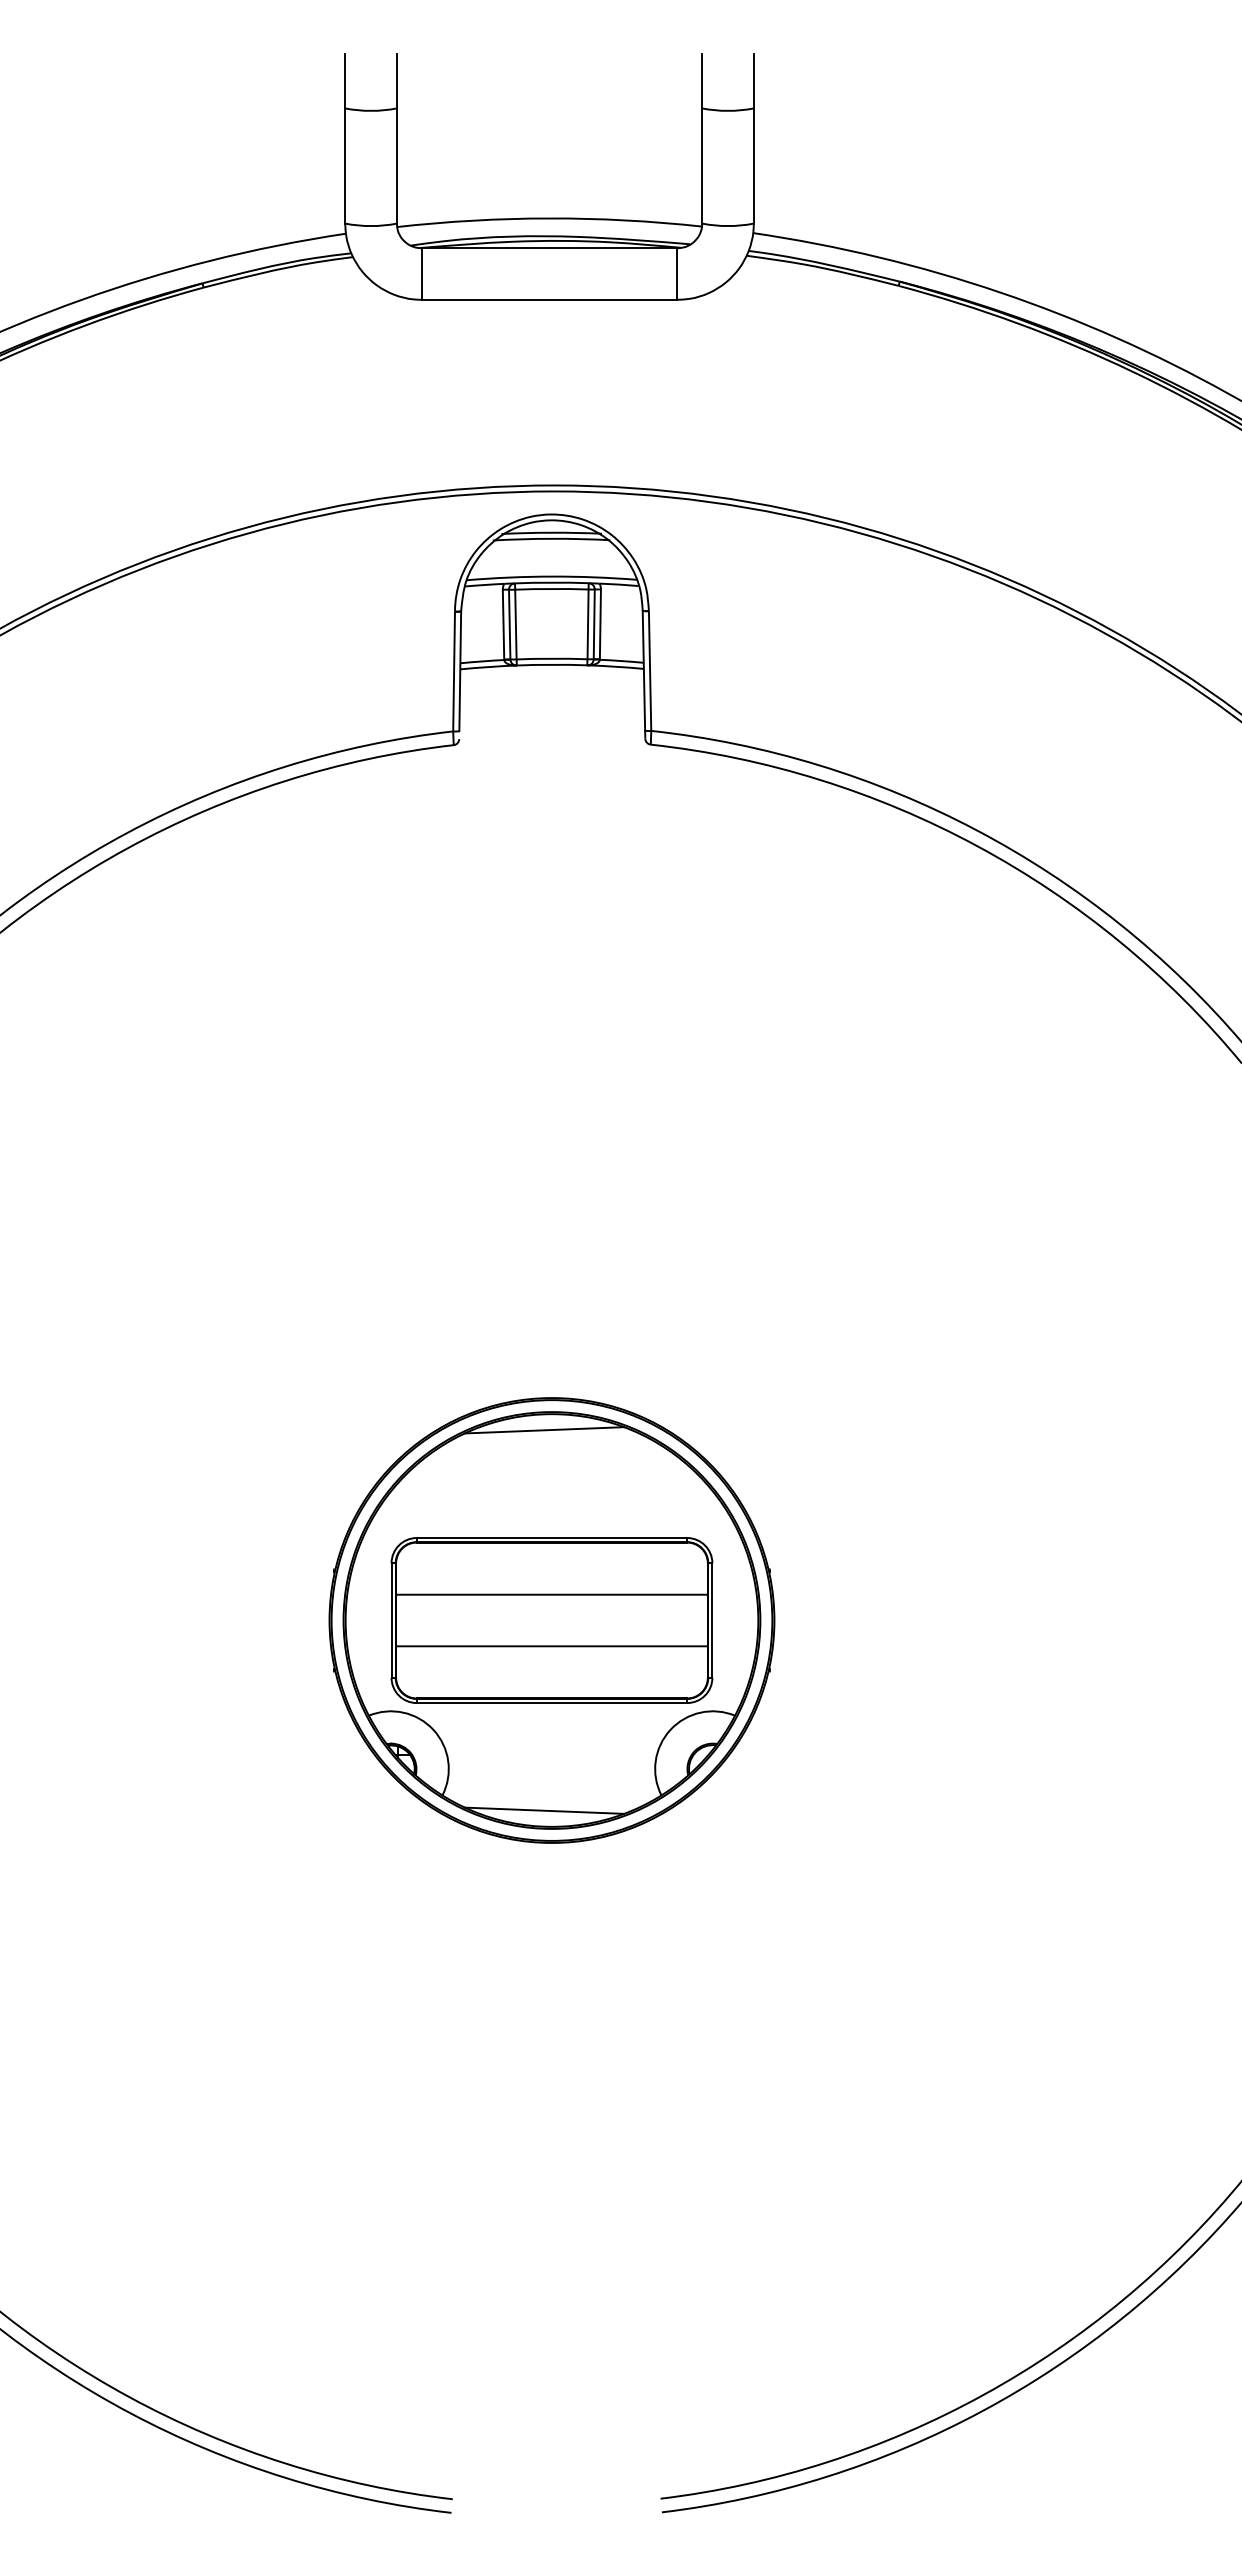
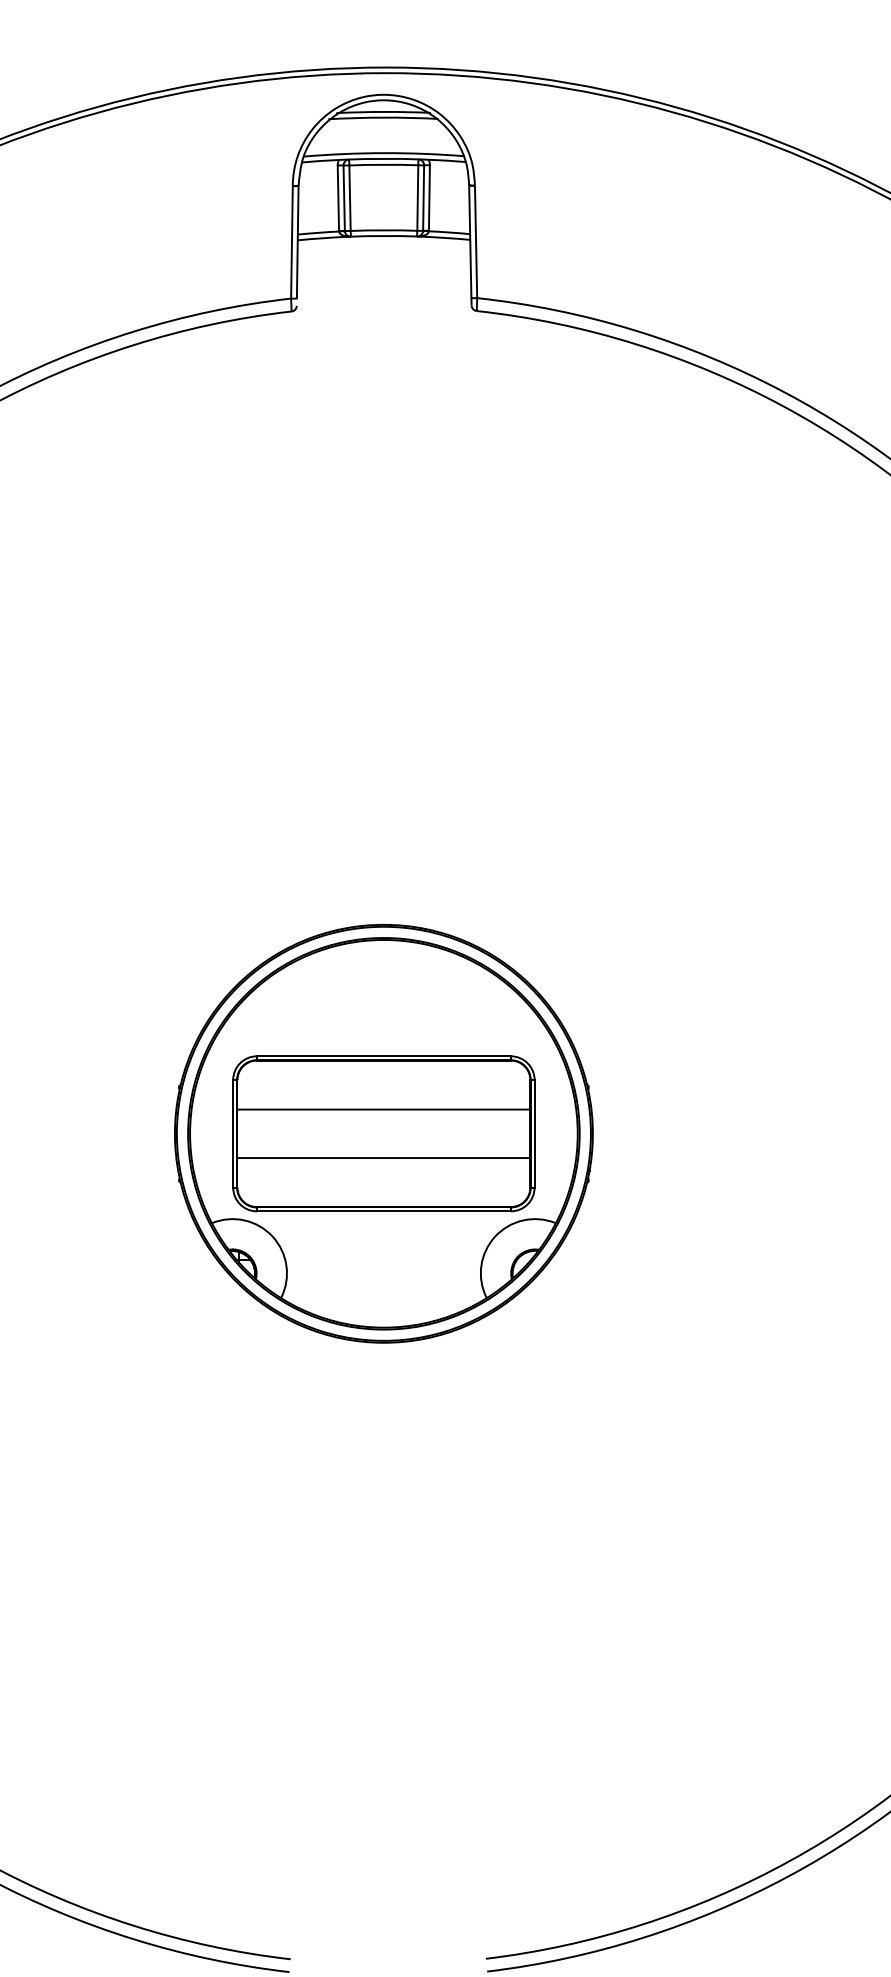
line: (544, 1430) -> (376, 955), removed
line: (544, 1810) -> (376, 1312), removed

